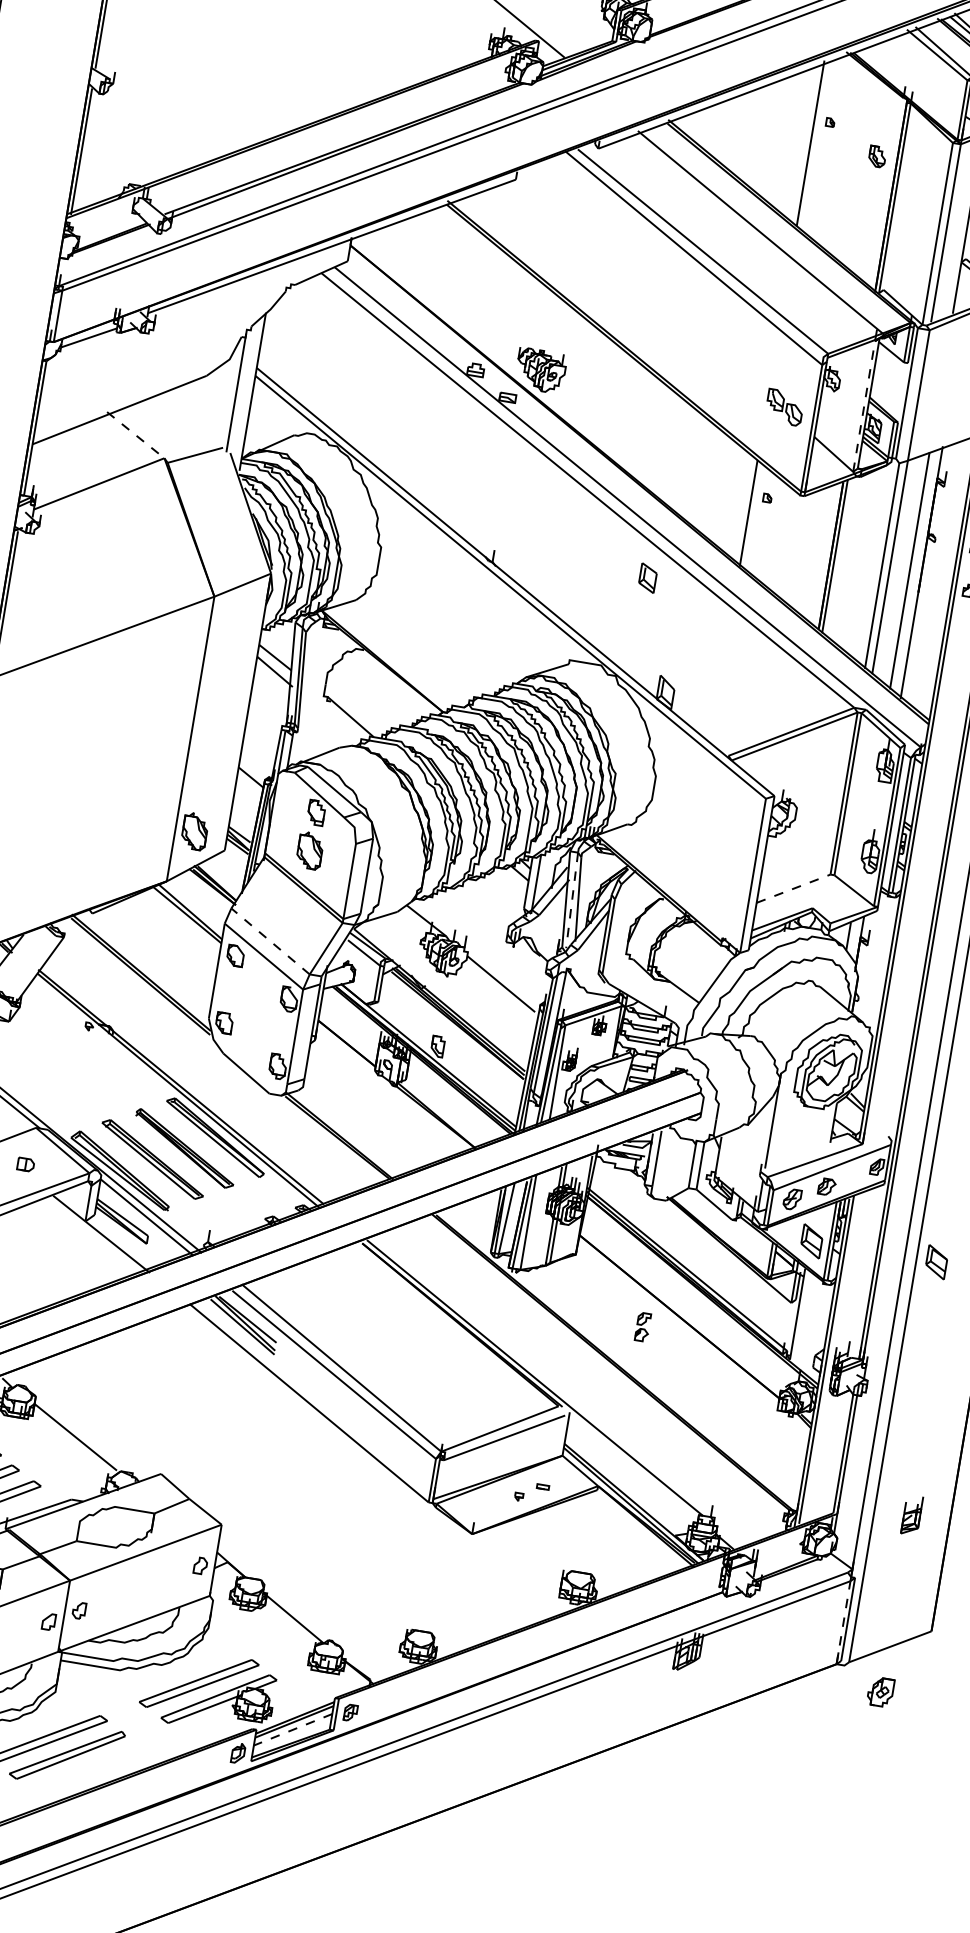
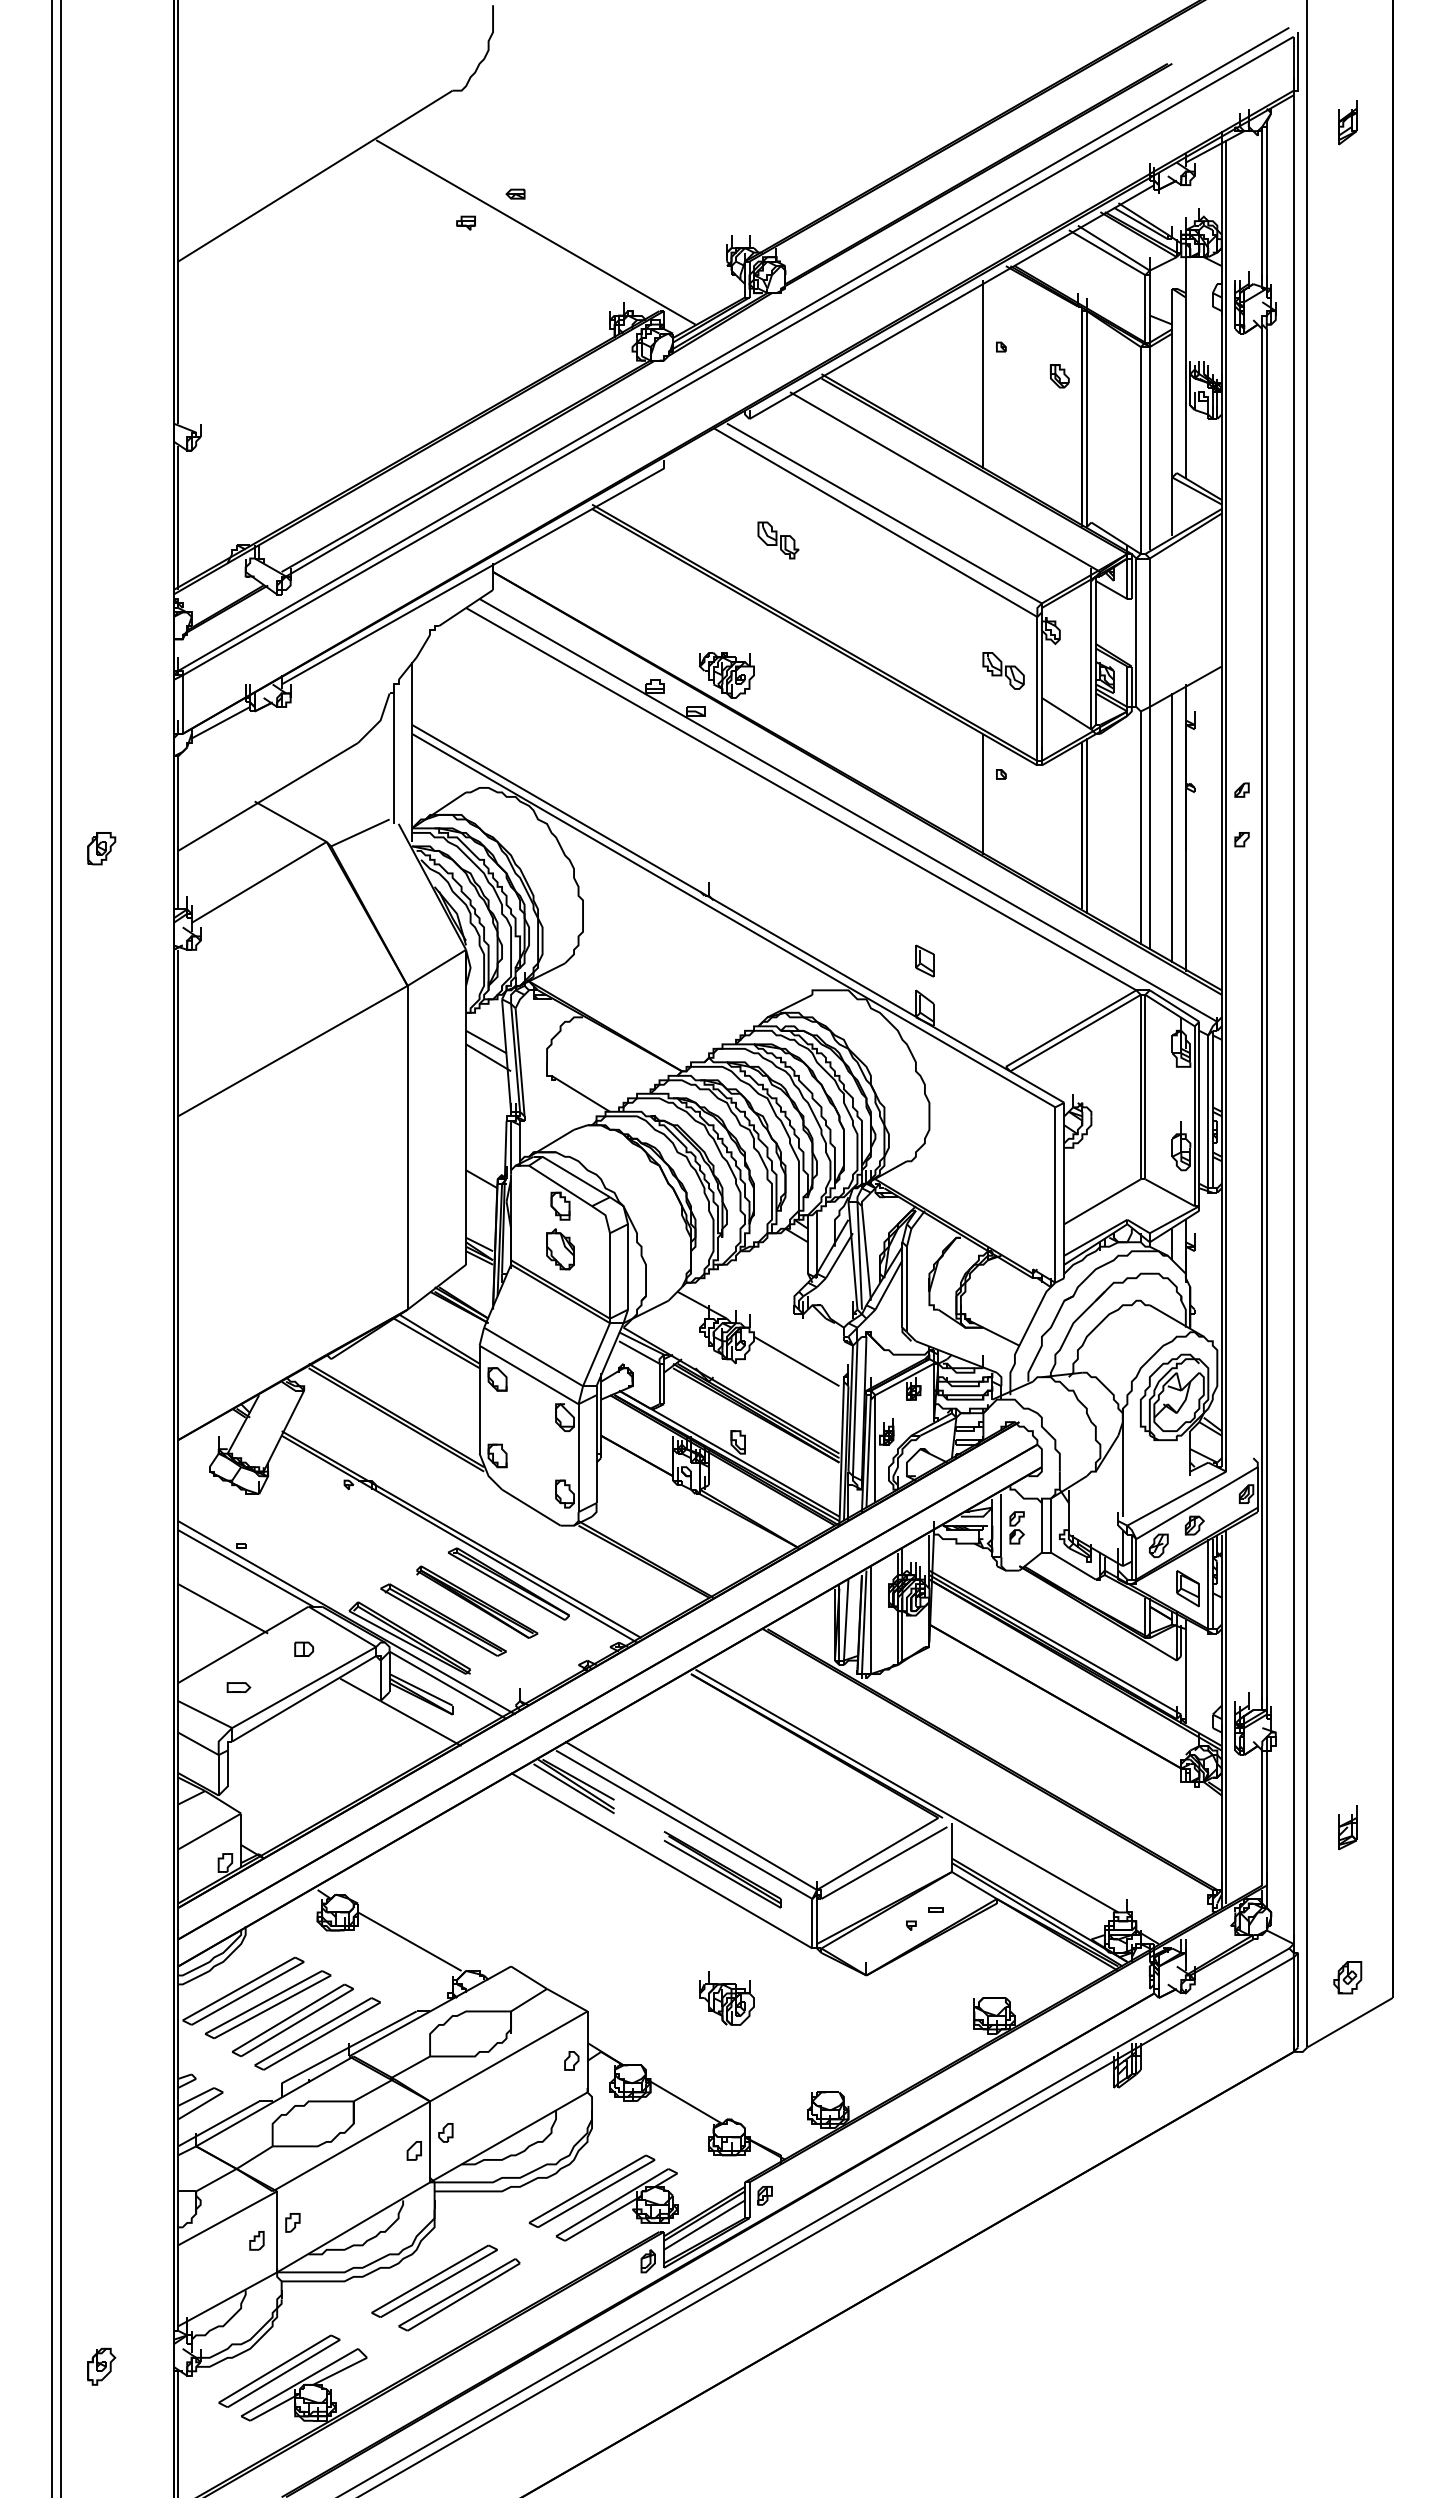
part: (605, 259) -> (778, 540), added
line: (864, 406) -> (1091, 654), dashed -> solid
line: (136, 435) -> (291, 821), dashed -> solid
part: (647, 577) -> (924, 960), moved
part: (194, 831) -> (429, 1249), removed
line: (794, 888) -> (1103, 1201), dashed -> solid
line: (571, 901) -> (859, 1256), dashed -> solid
line: (270, 941) -> (533, 1356), dashed -> solid
part: (936, 1262) -> (1329, 1588), removed
part: (642, 1326) -> (1016, 1527), moved
part: (361, 1419) -> (722, 1869), added
part: (911, 1515) -> (1347, 1827), moved
part: (345, 1533) -> (726, 1998), added
line: (843, 1622) -> (1293, 2004), dashed -> solid
part: (880, 1691) -> (1347, 1977), moved
line: (293, 1730) -> (704, 2225), dashed -> solid

